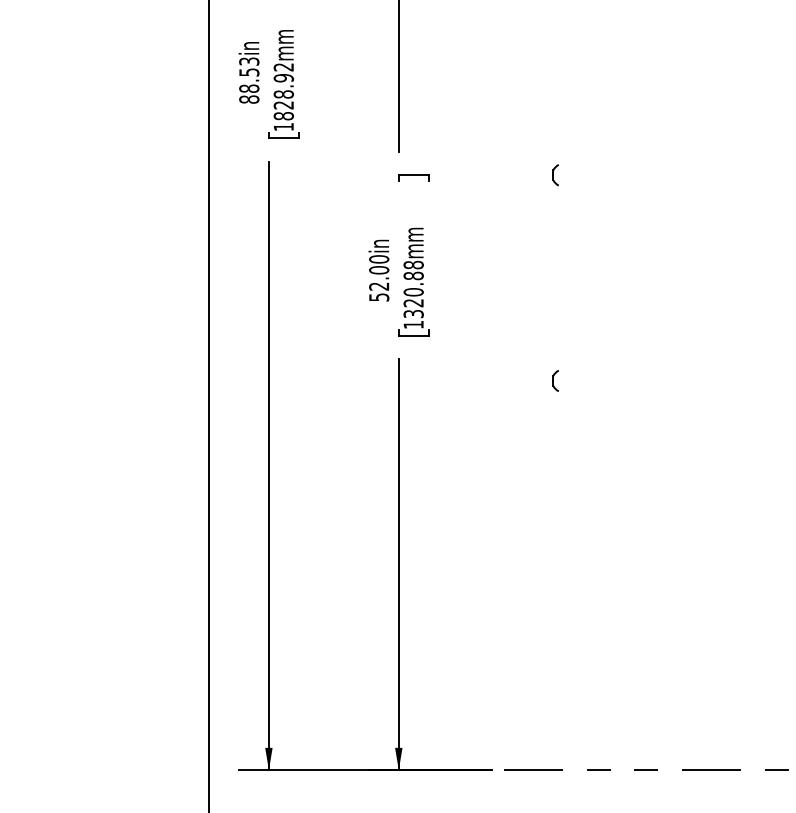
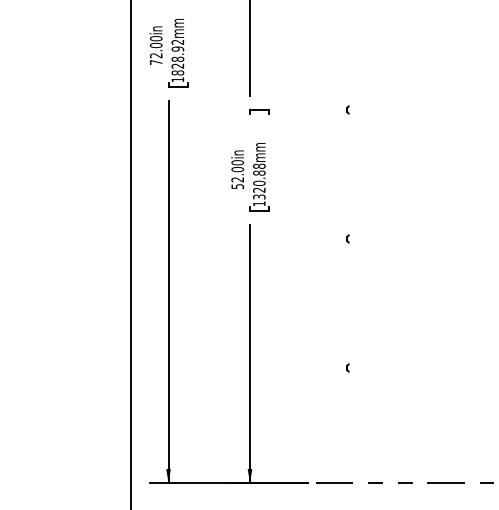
text: (248, 80) -> (155, 50), 88.53in -> 72.00in
part: (554, 174) -> (347, 109), size x0.62
part: (554, 380) -> (347, 238), size x0.62
part: (554, 585) -> (347, 367), added

